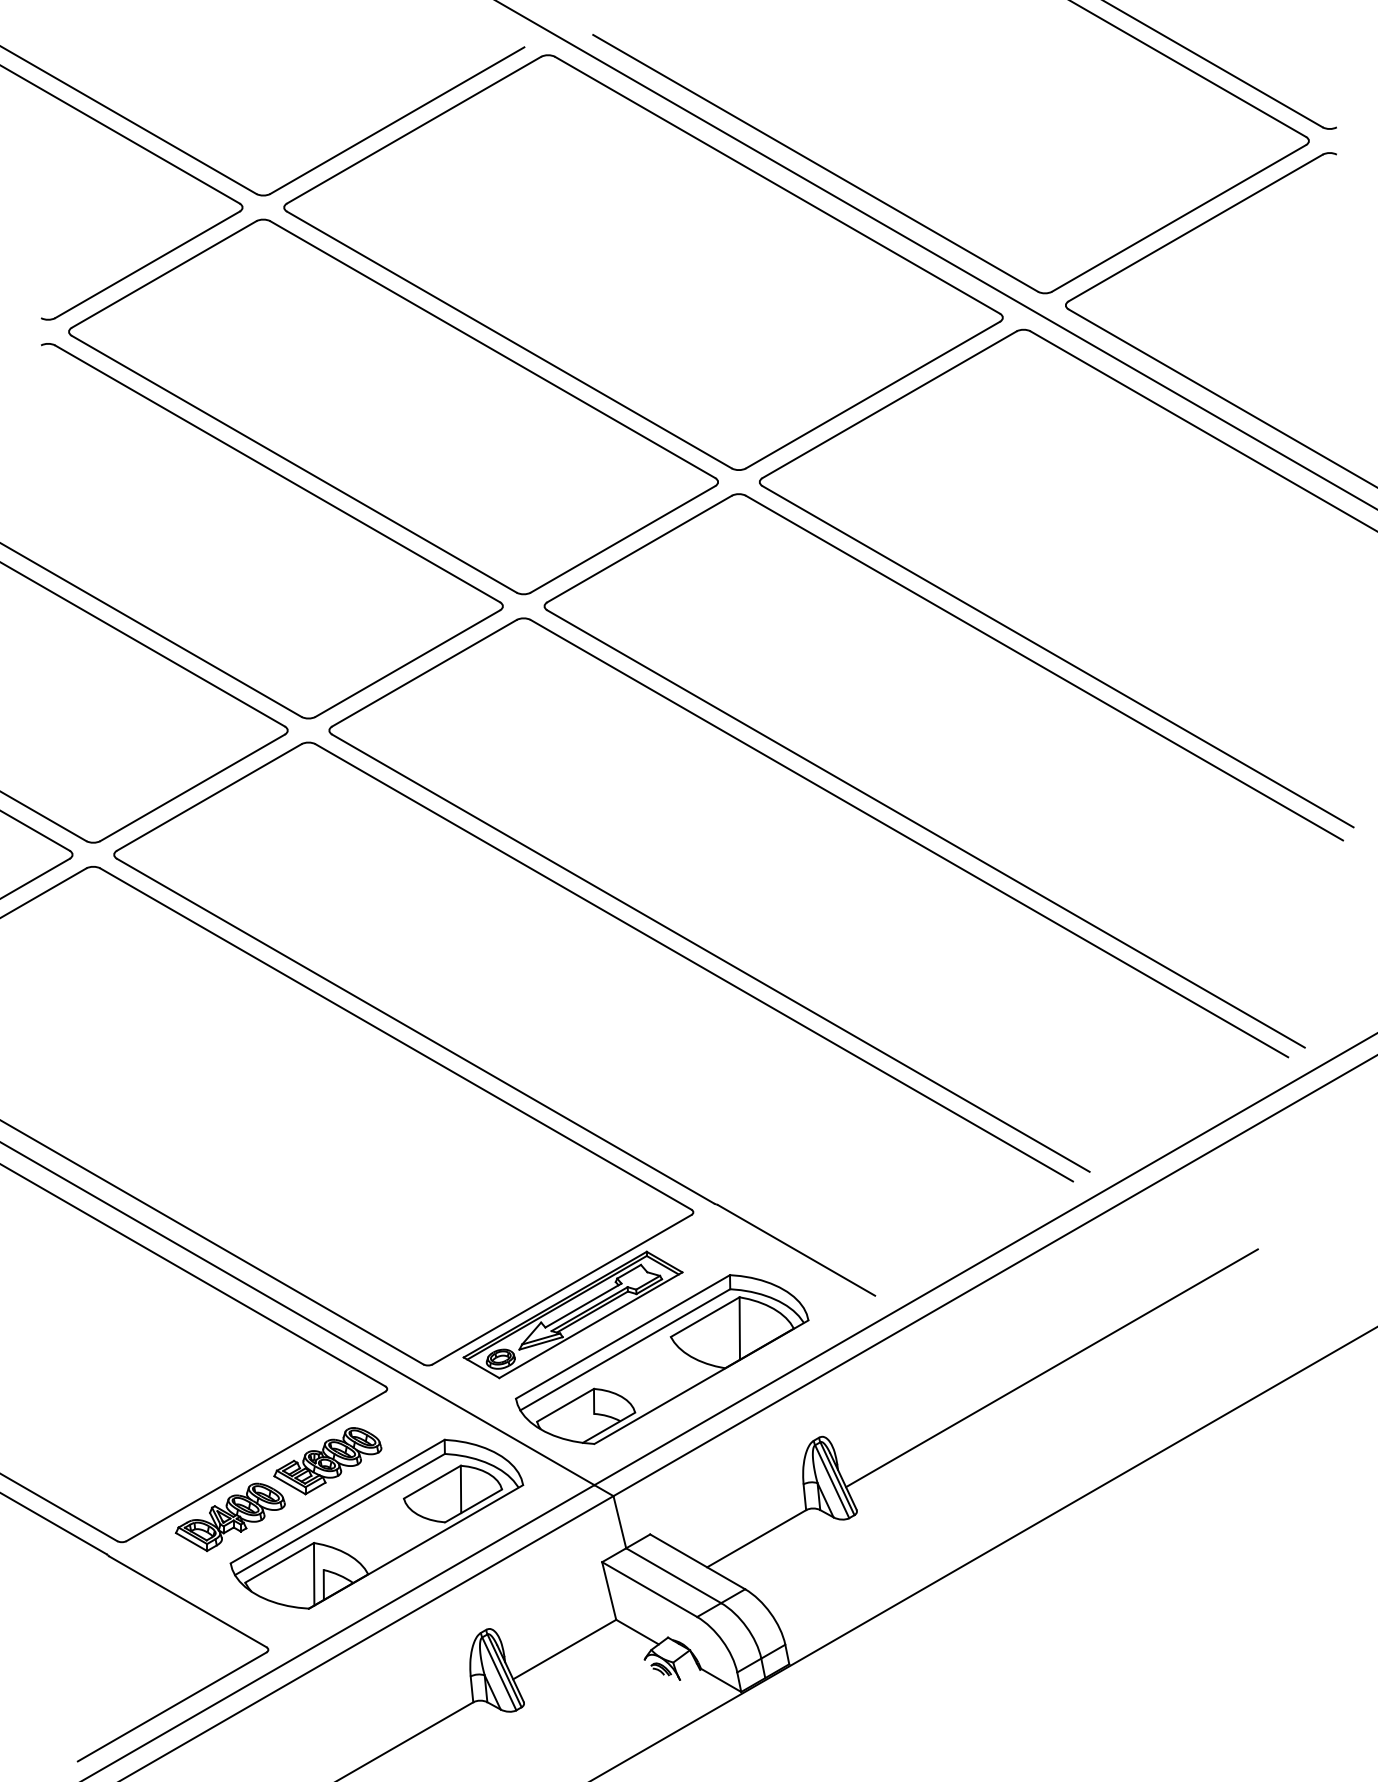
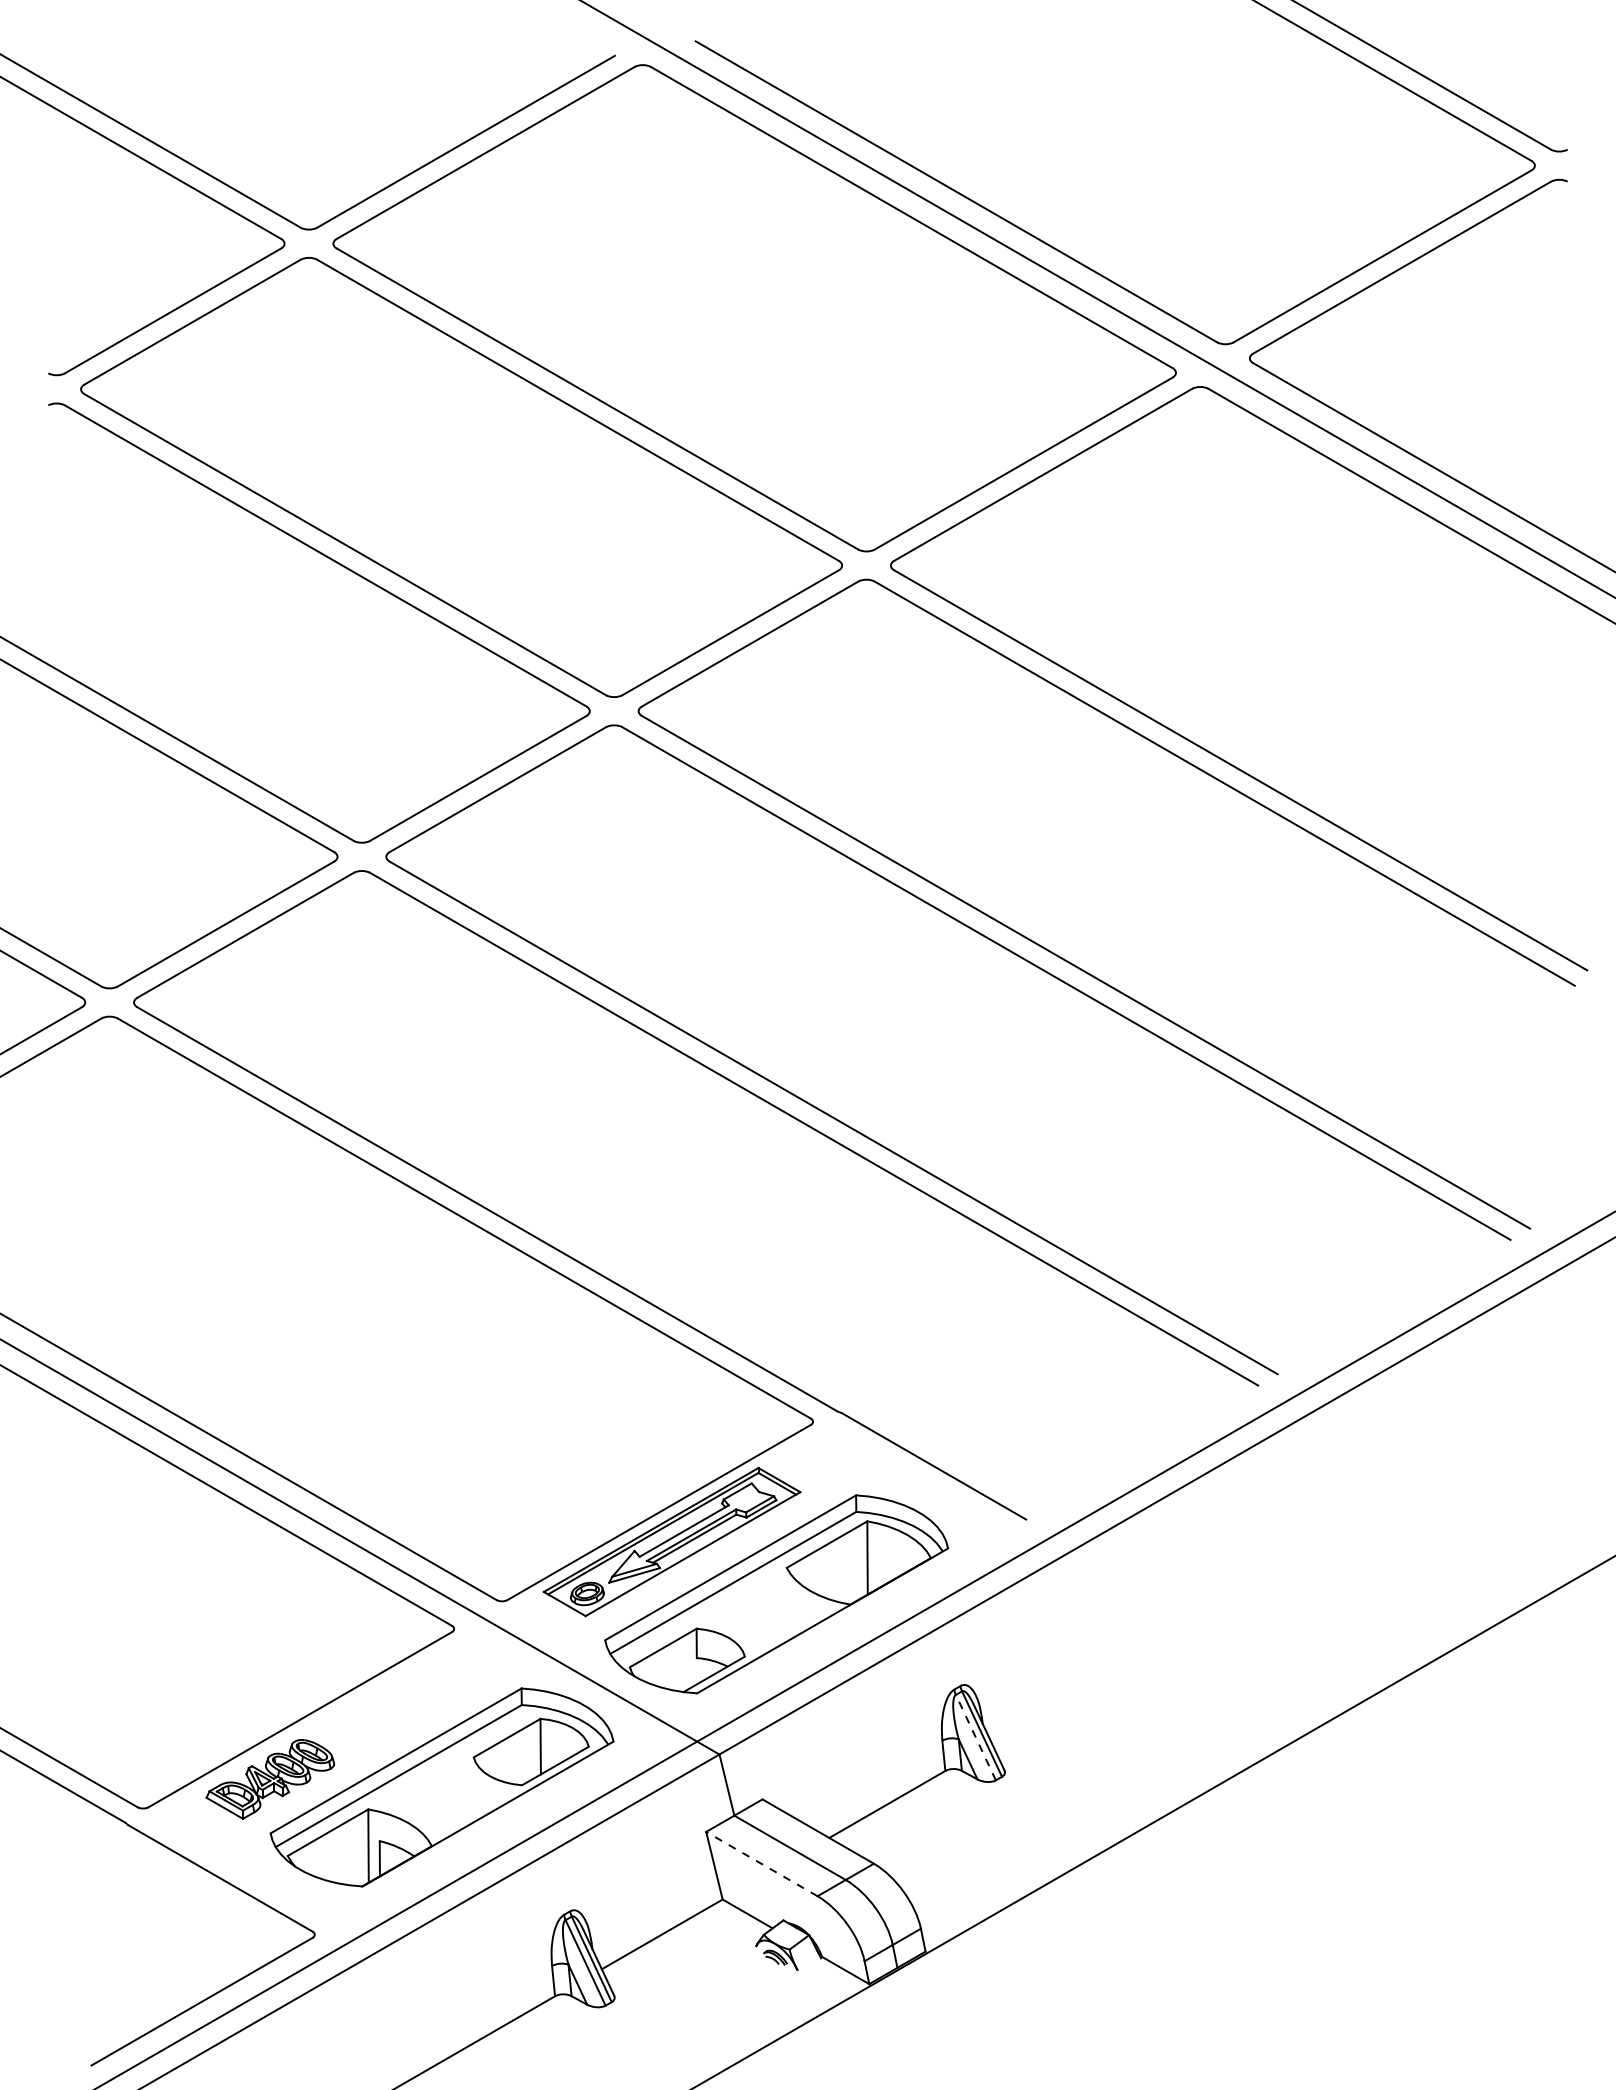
line: (1051, 1368) -> (1233, 1604), removed
part: (327, 1461) -> (384, 1713), removed
line: (831, 1481) -> (975, 1737), solid -> dashed
line: (649, 1589) -> (761, 1863), solid -> dashed

